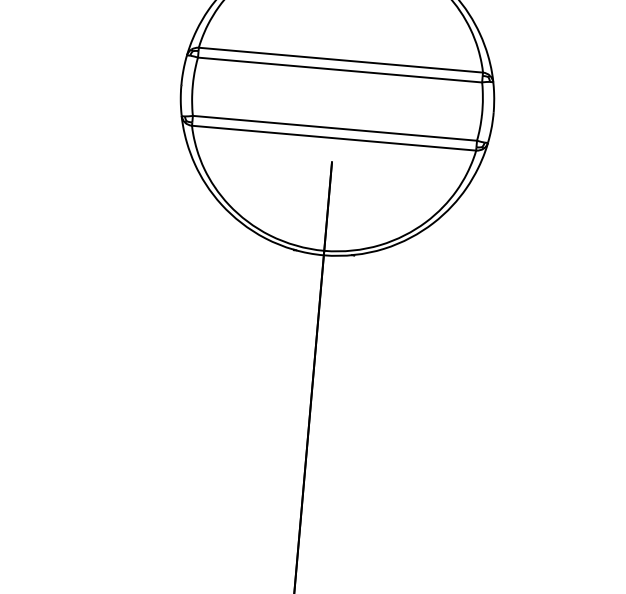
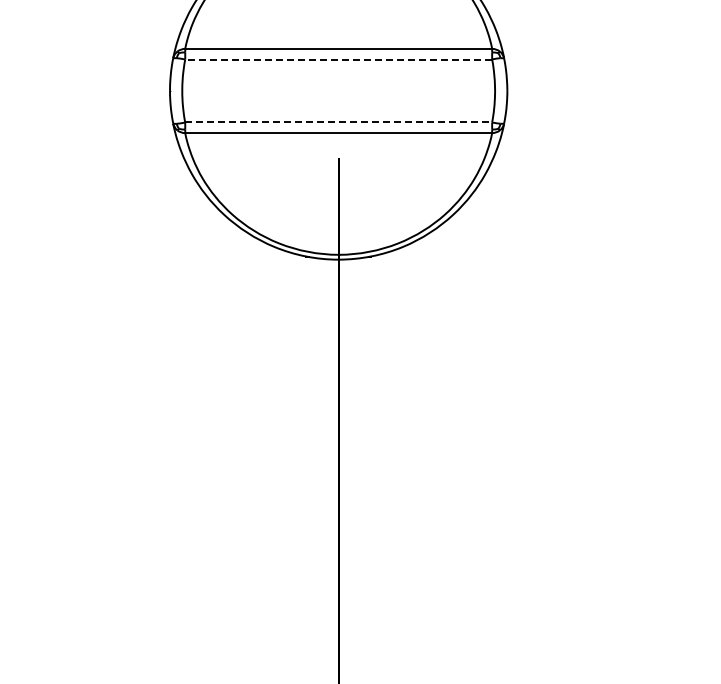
line: (339, 70) -> (338, 59), solid -> dashed
line: (335, 128) -> (339, 122), solid -> dashed

